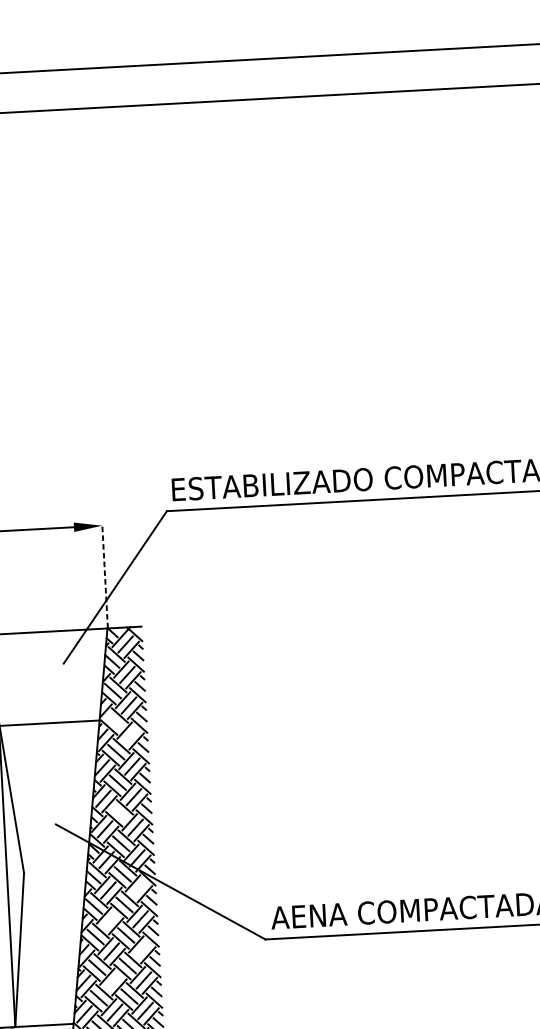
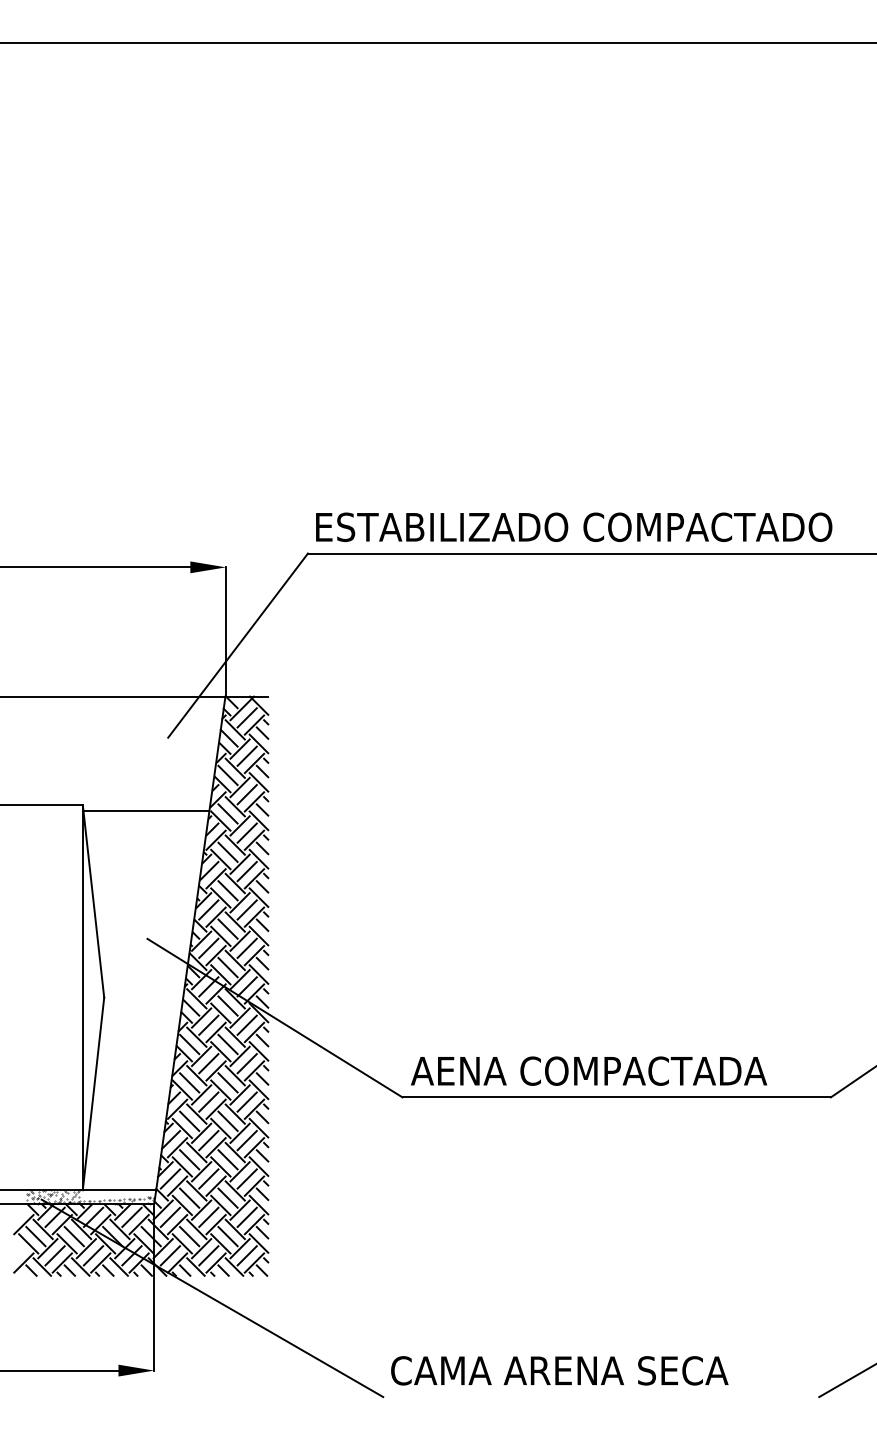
line: (105, 576) -> (226, 631), dashed -> solid
line: (114, 721) -> (227, 813), added
line: (130, 735) -> (246, 832), added
line: (119, 812) -> (227, 928), added
line: (138, 888) -> (246, 1024), added
line: (109, 920) -> (208, 1063), added
line: (141, 949) -> (246, 1101), added
line: (113, 982) -> (208, 1140), added

